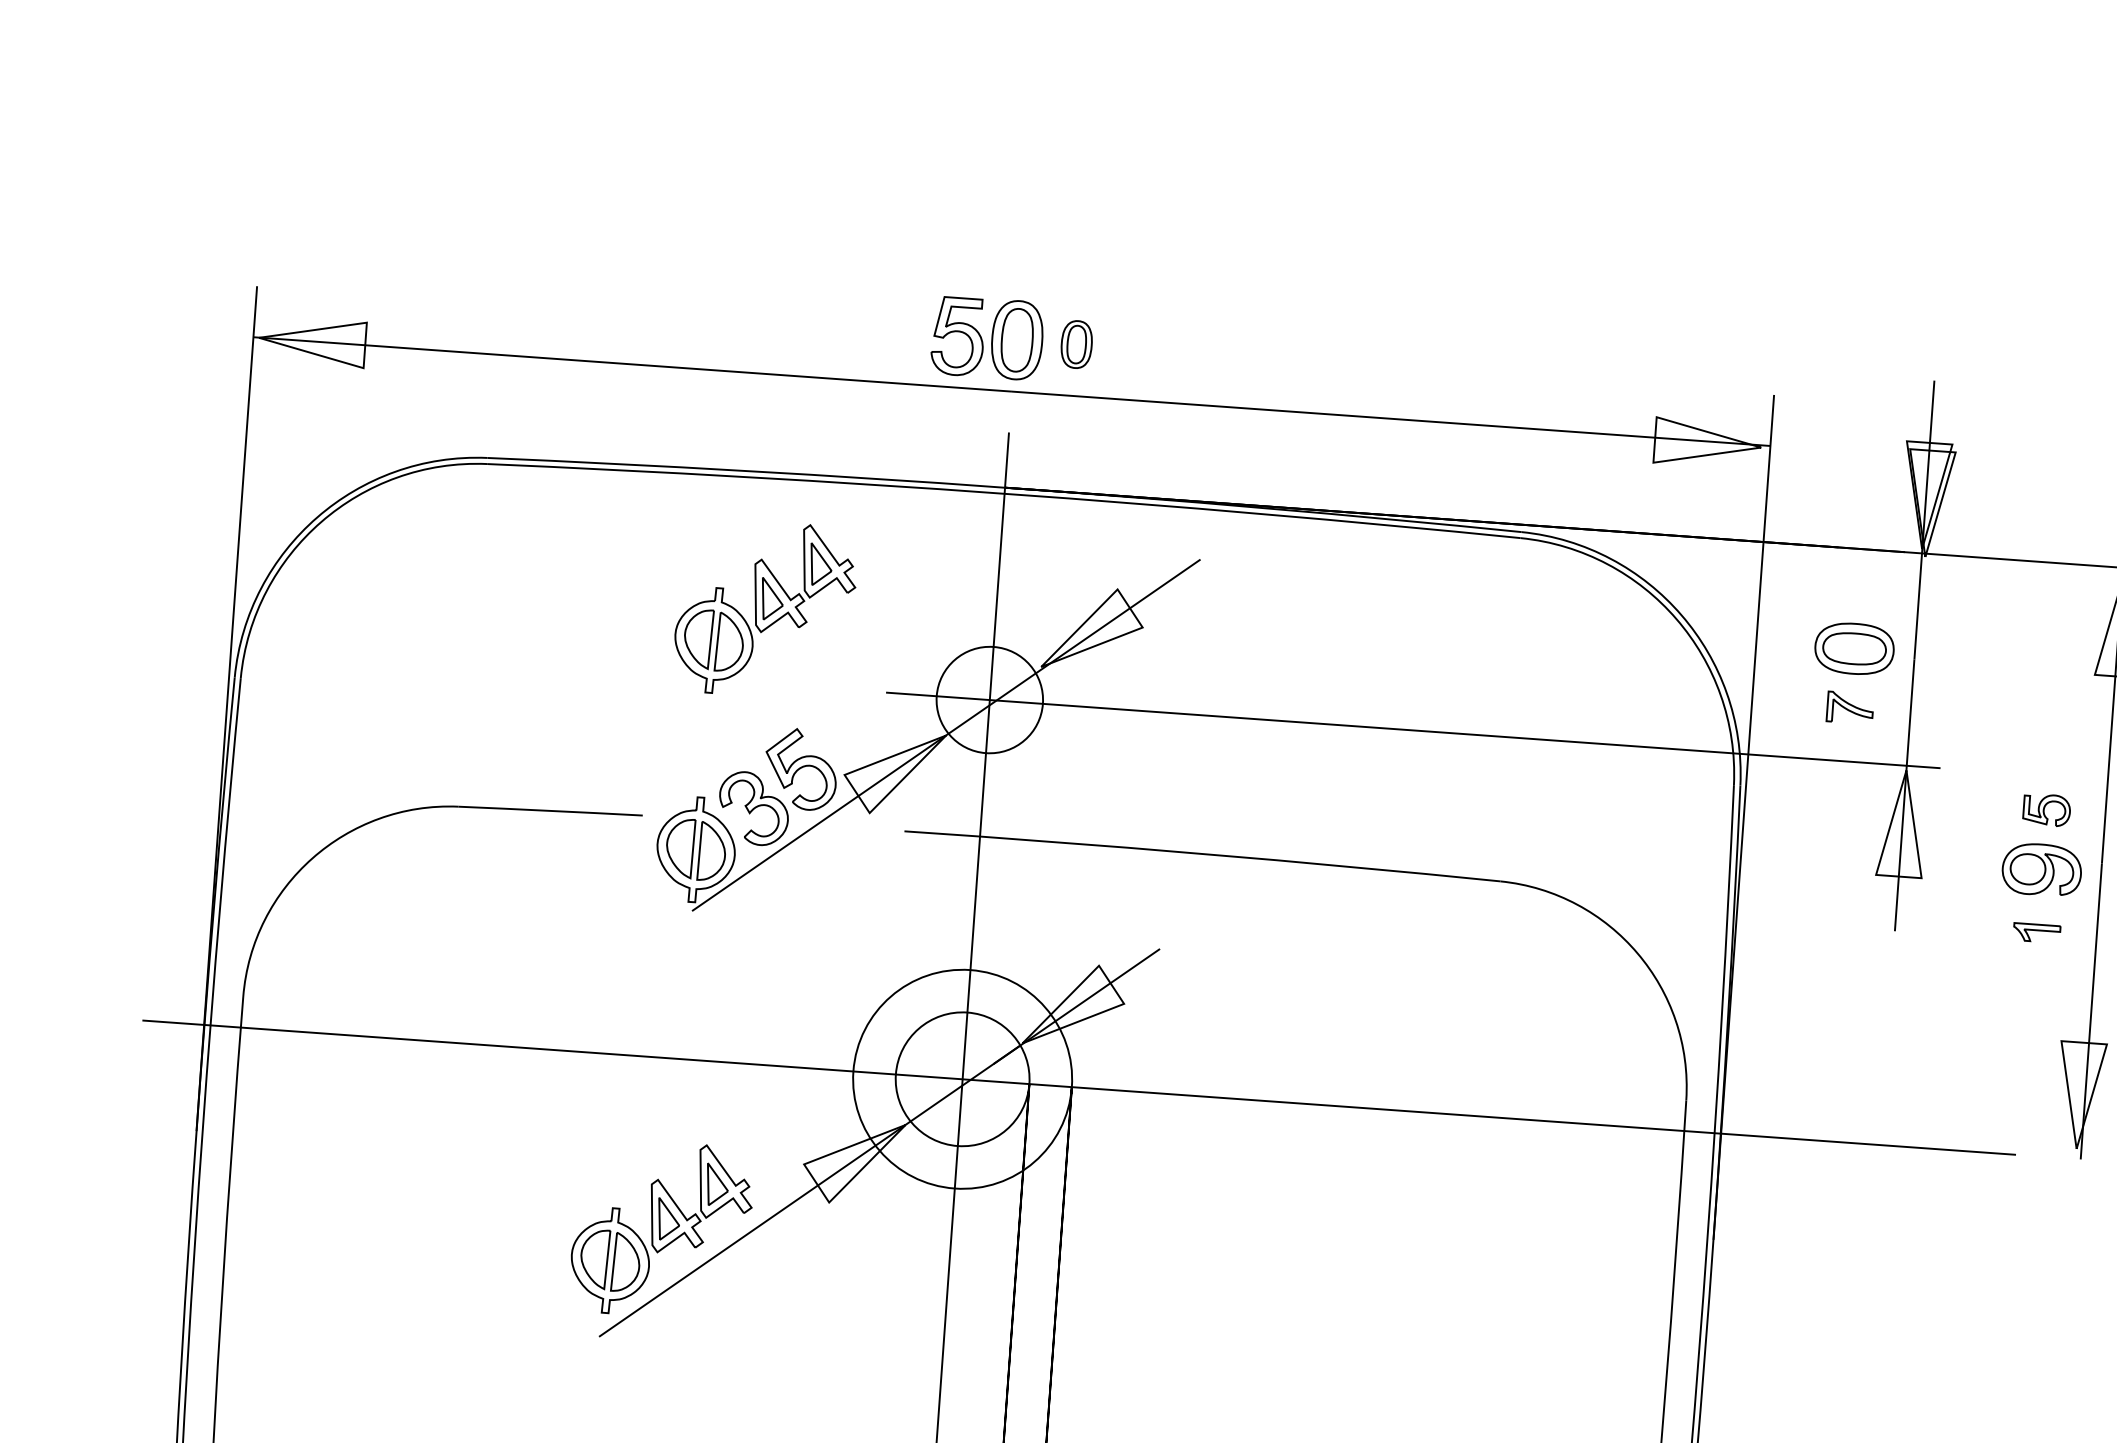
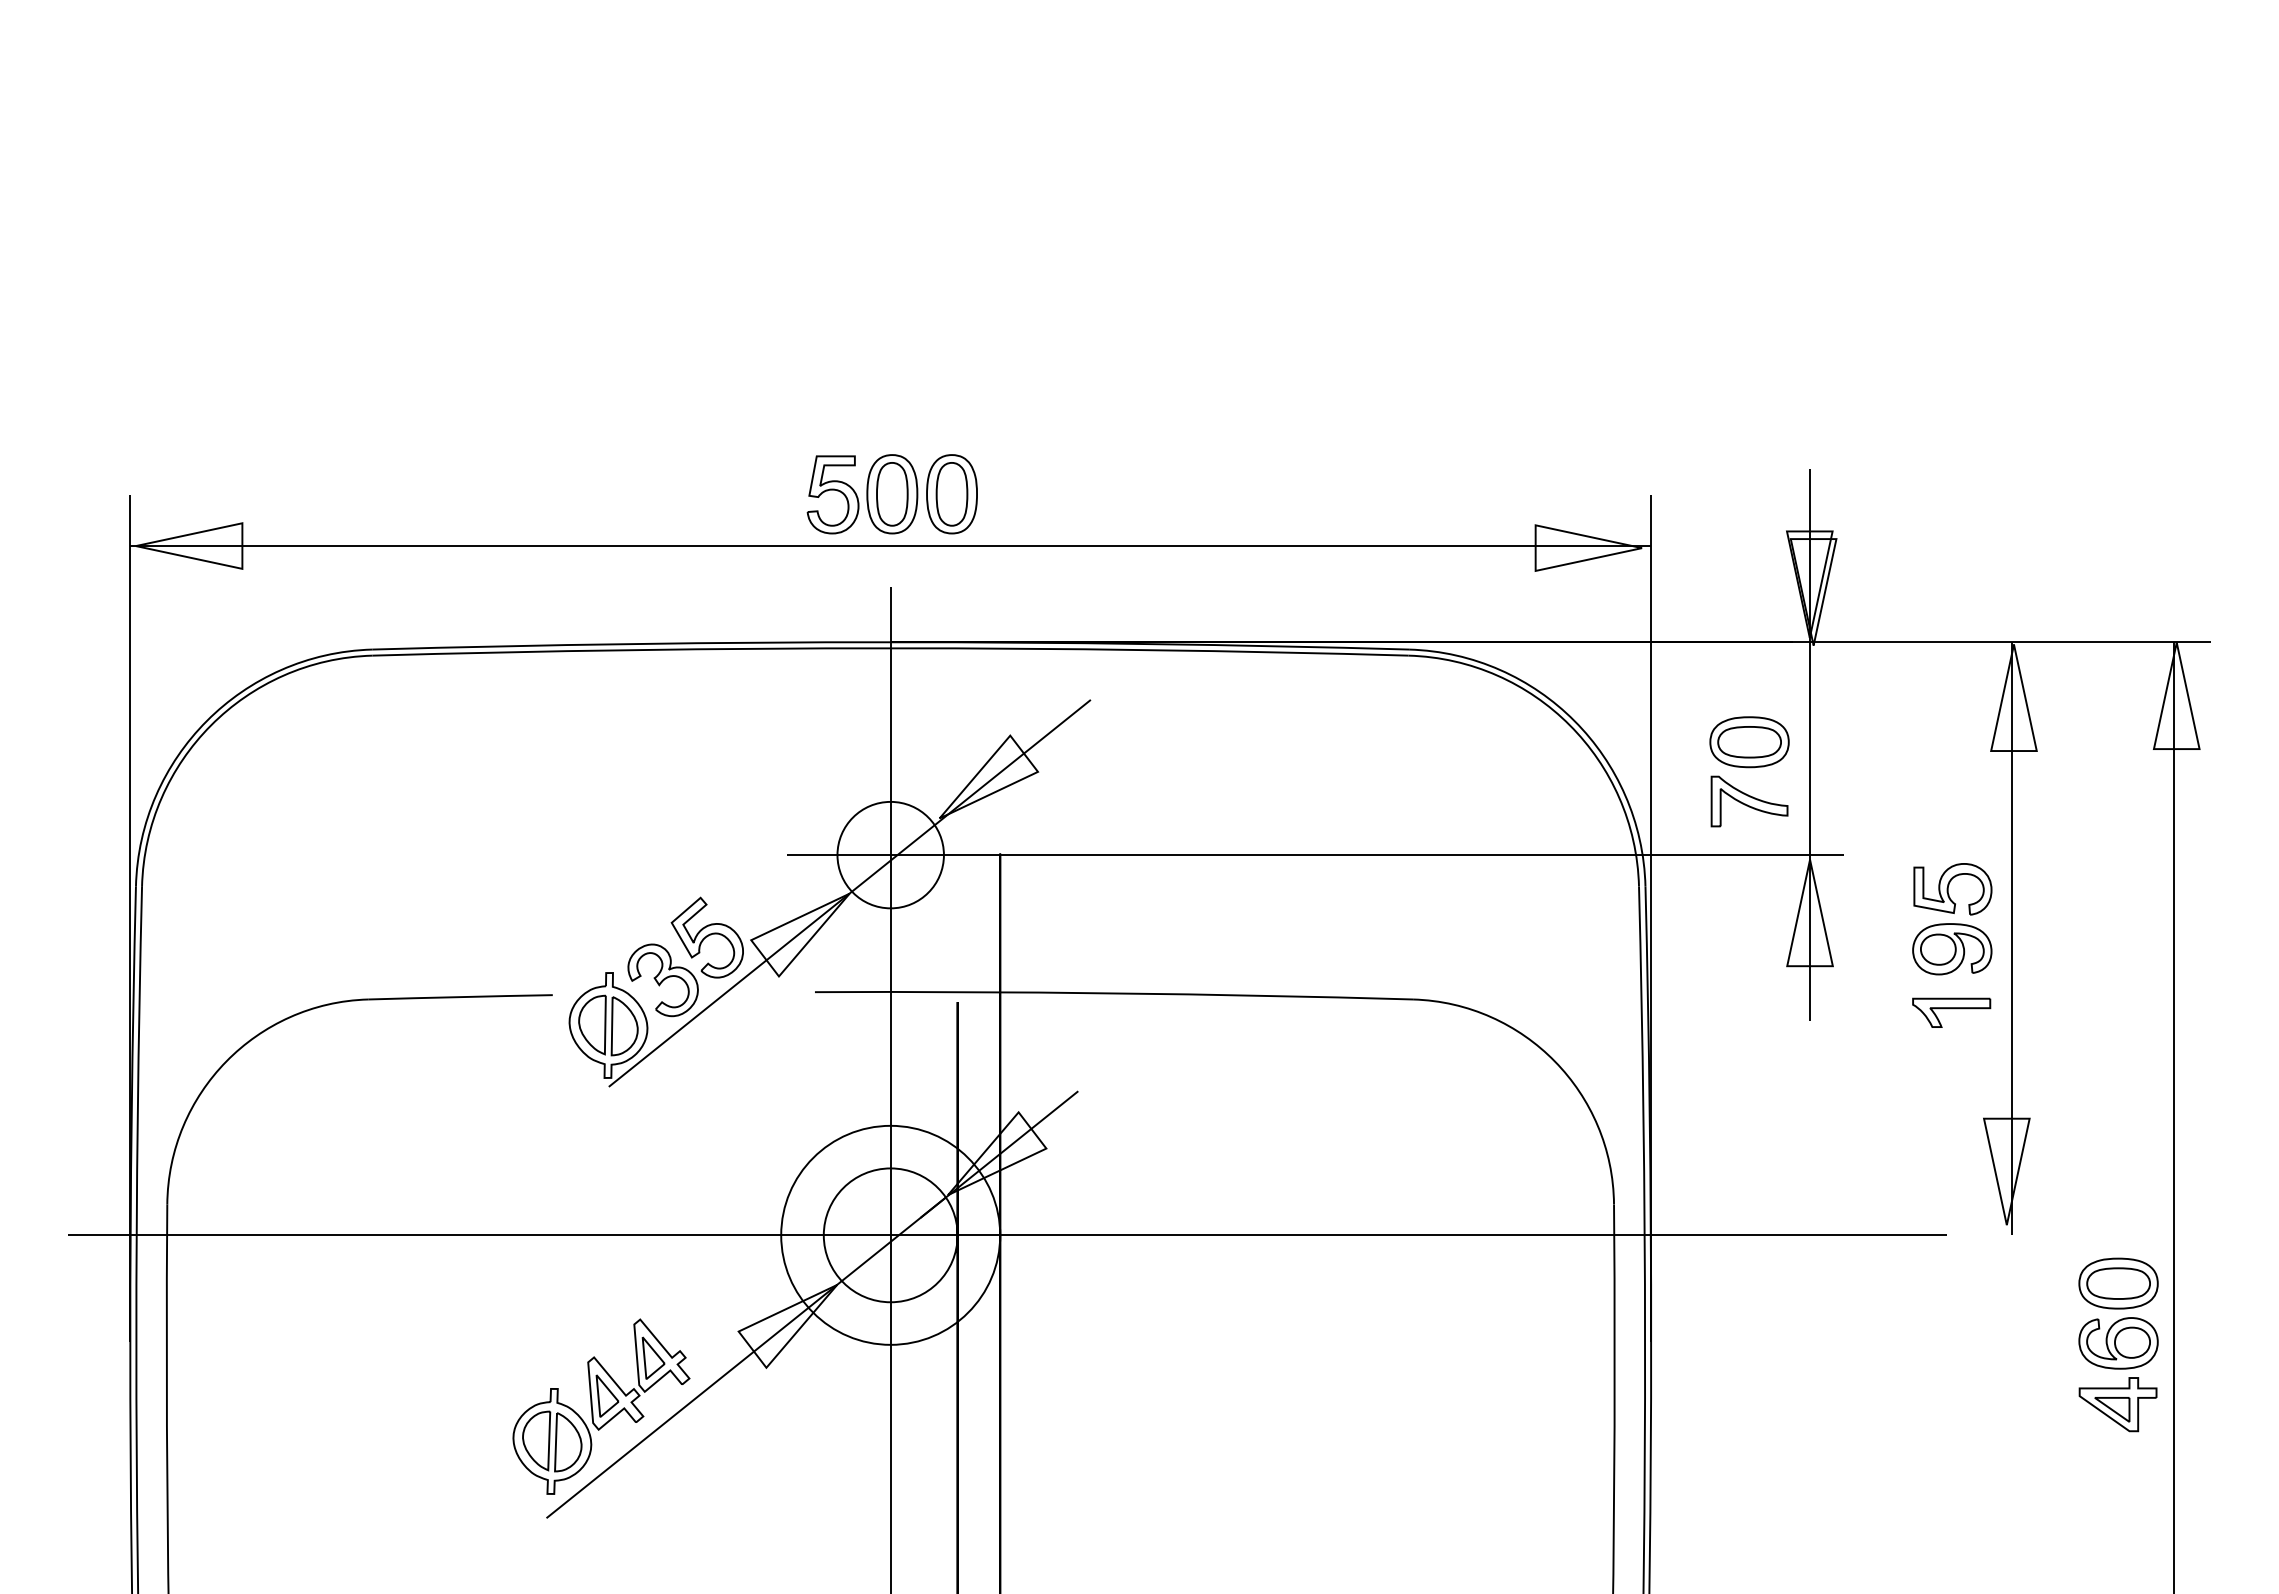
part: (1076, 344) -> (951, 494), size x1.67
part: (765, 609) -> (660, 780), removed
part: (1850, 707) -> (1749, 801), size x1.67
part: (2046, 810) -> (1952, 889), size x1.67
part: (2036, 932) -> (1951, 1012), size x1.67

